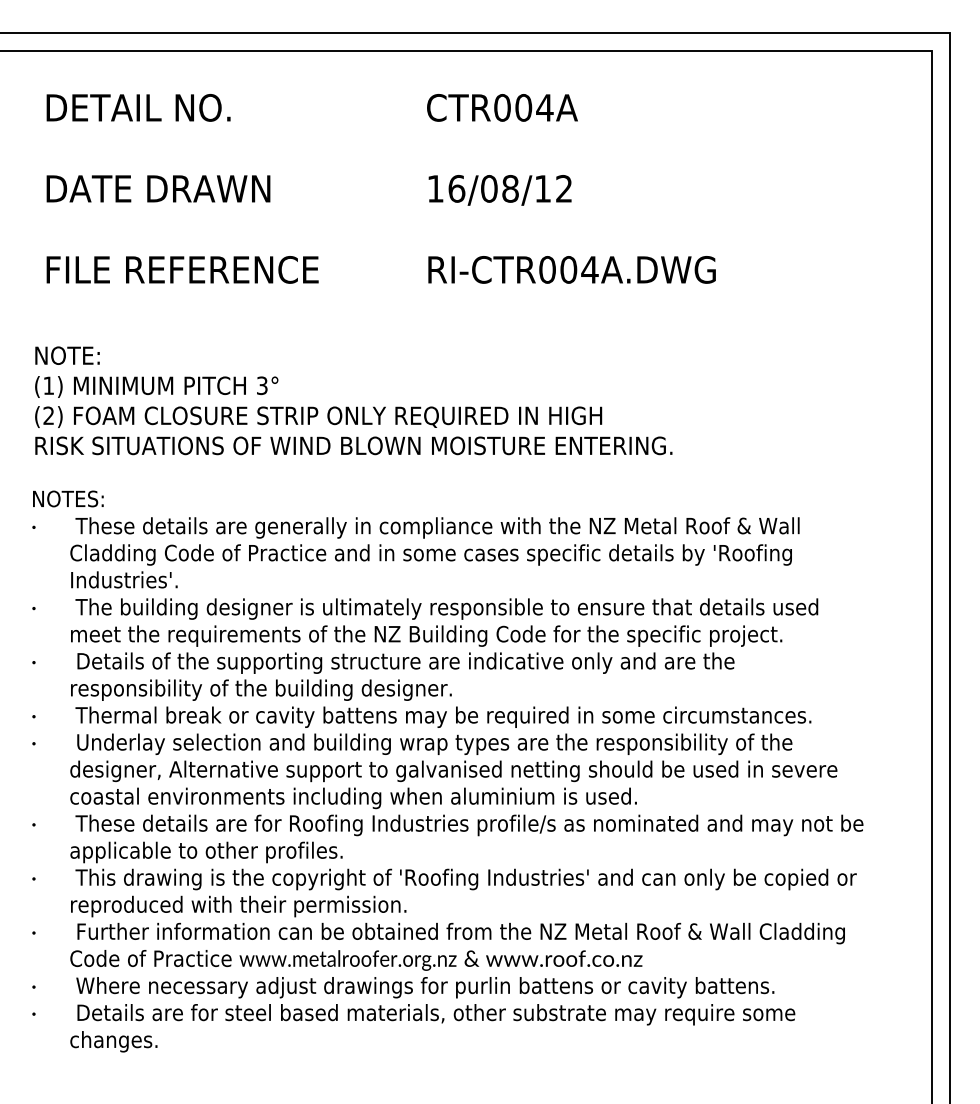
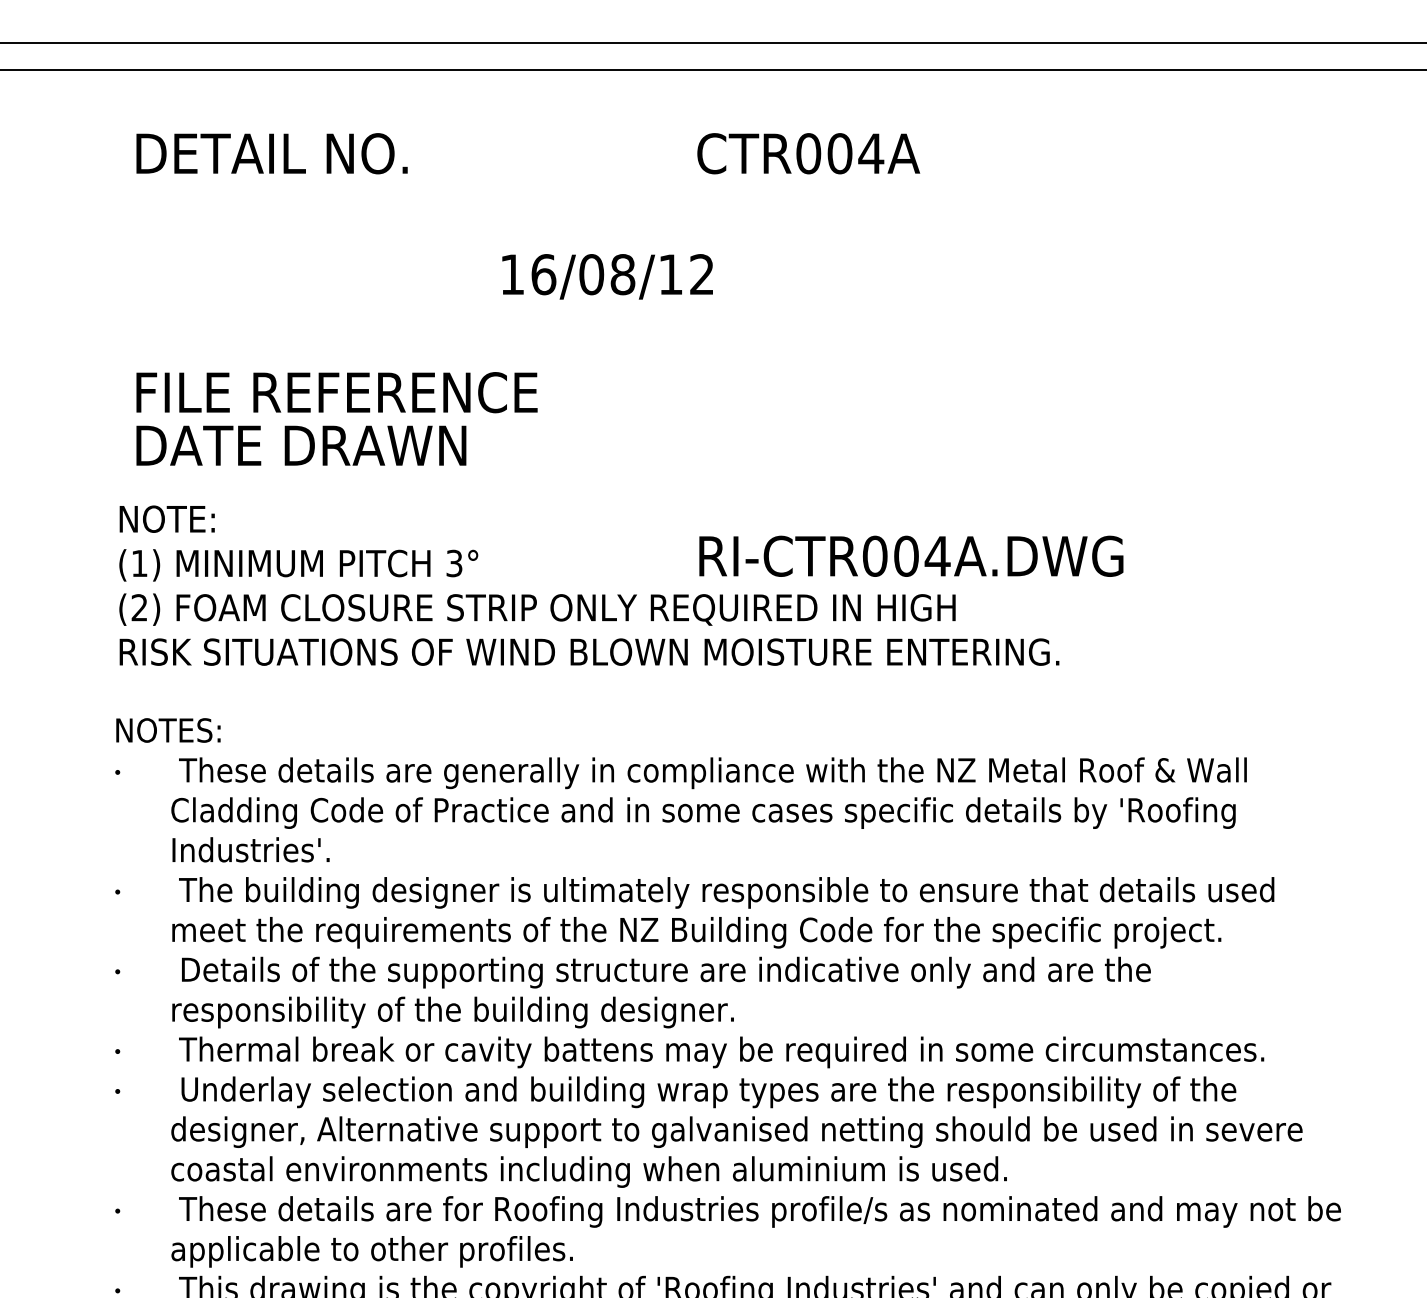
text: (158, 188) -> (301, 445), moved
text: (499, 190) -> (606, 277), moved
text: (571, 269) -> (910, 555), moved

